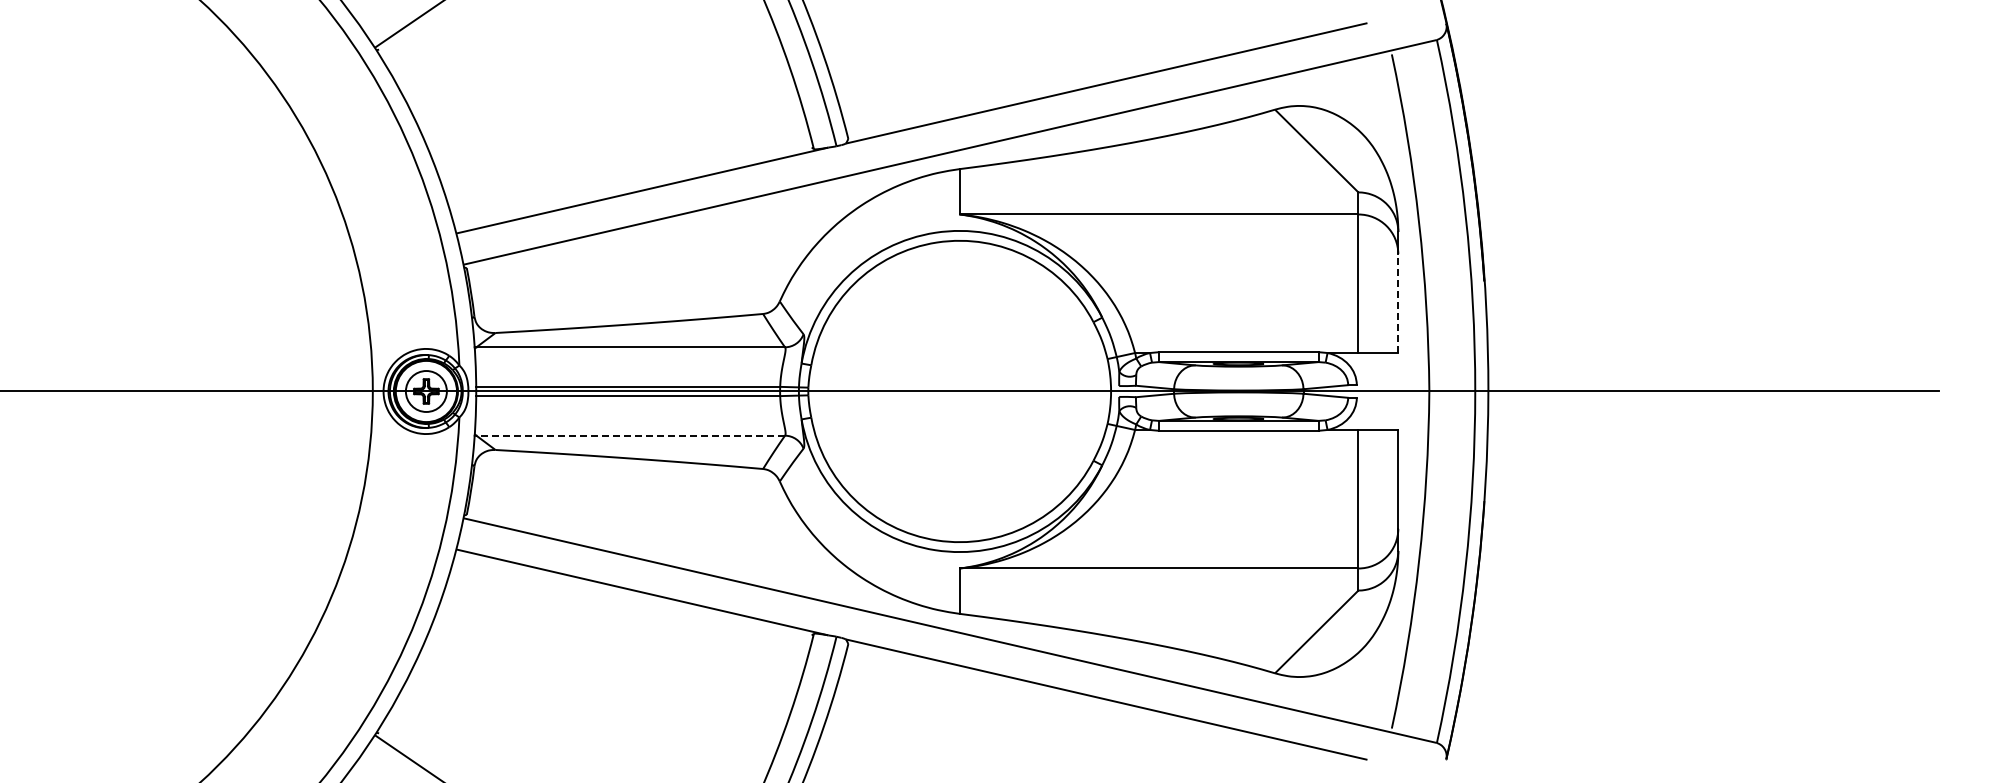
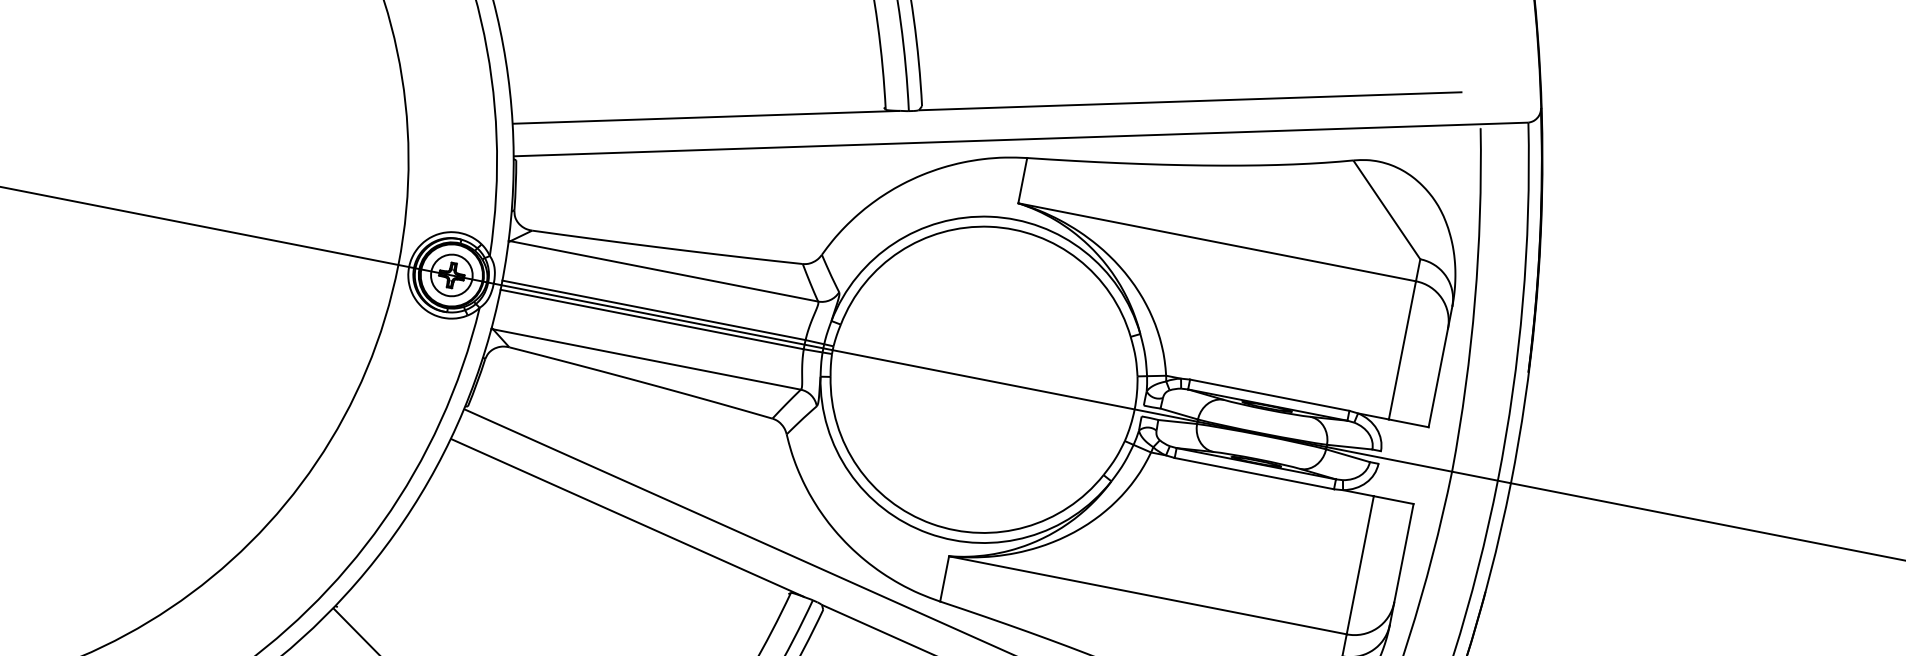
line: (1398, 303) -> (1438, 377), dashed -> solid
line: (630, 435) -> (646, 359), dashed -> solid

